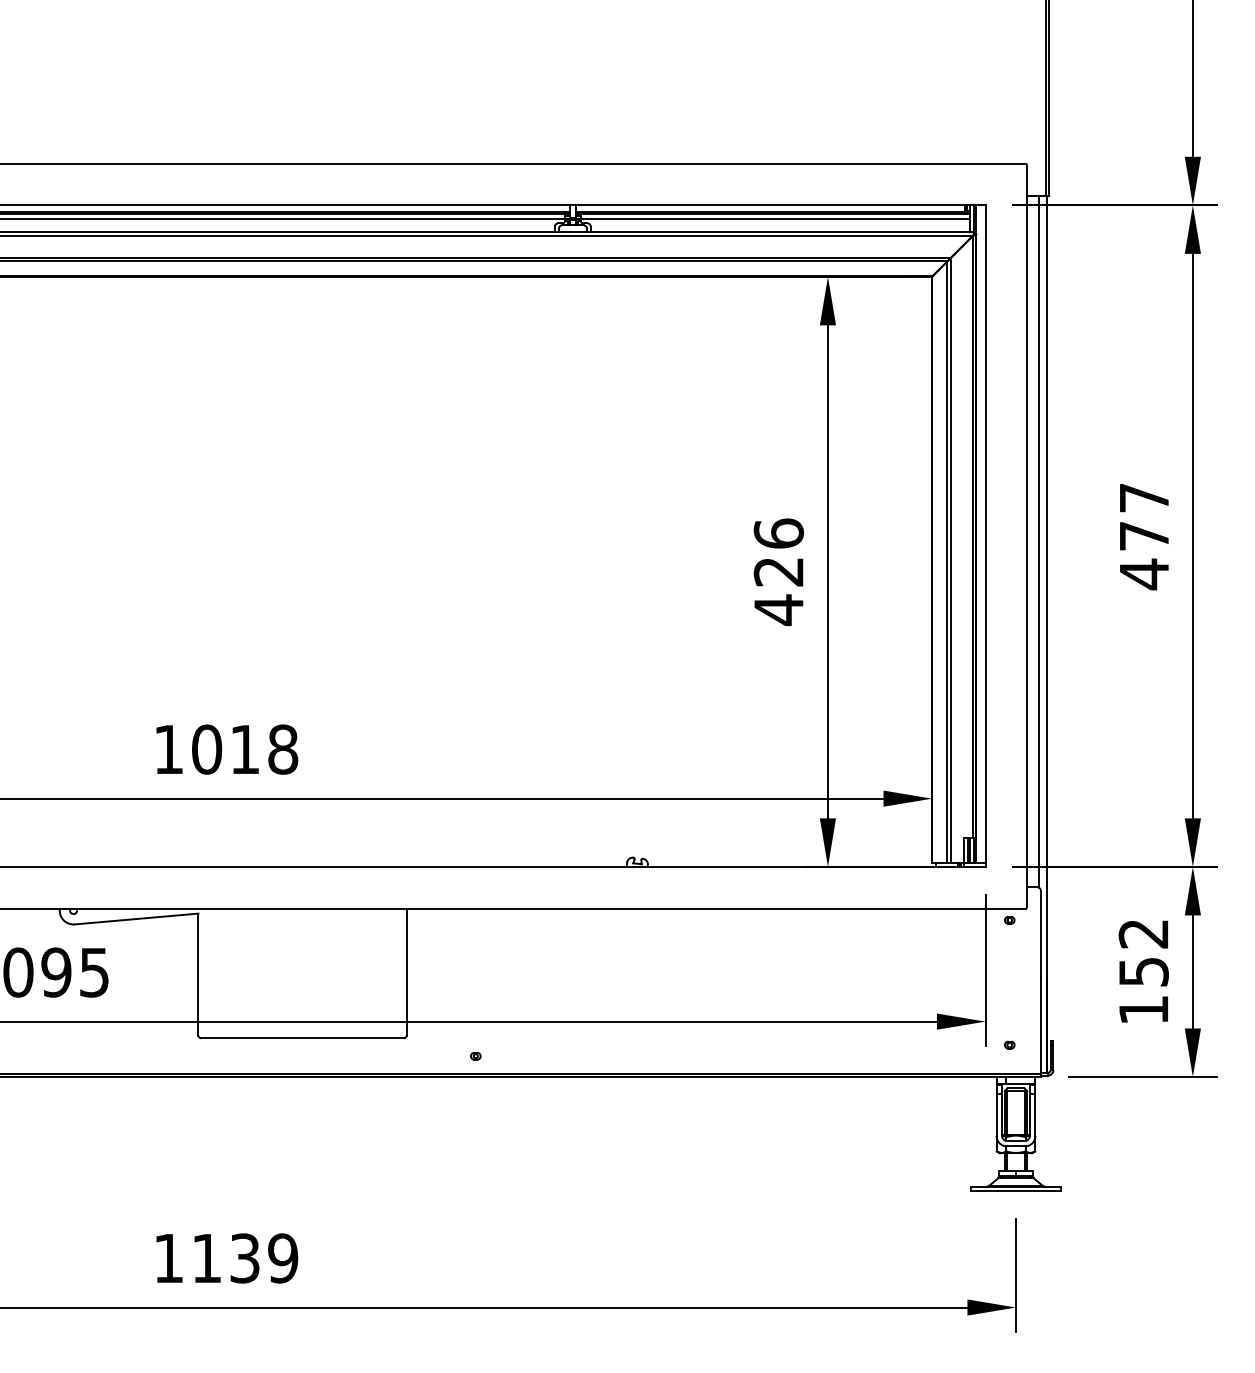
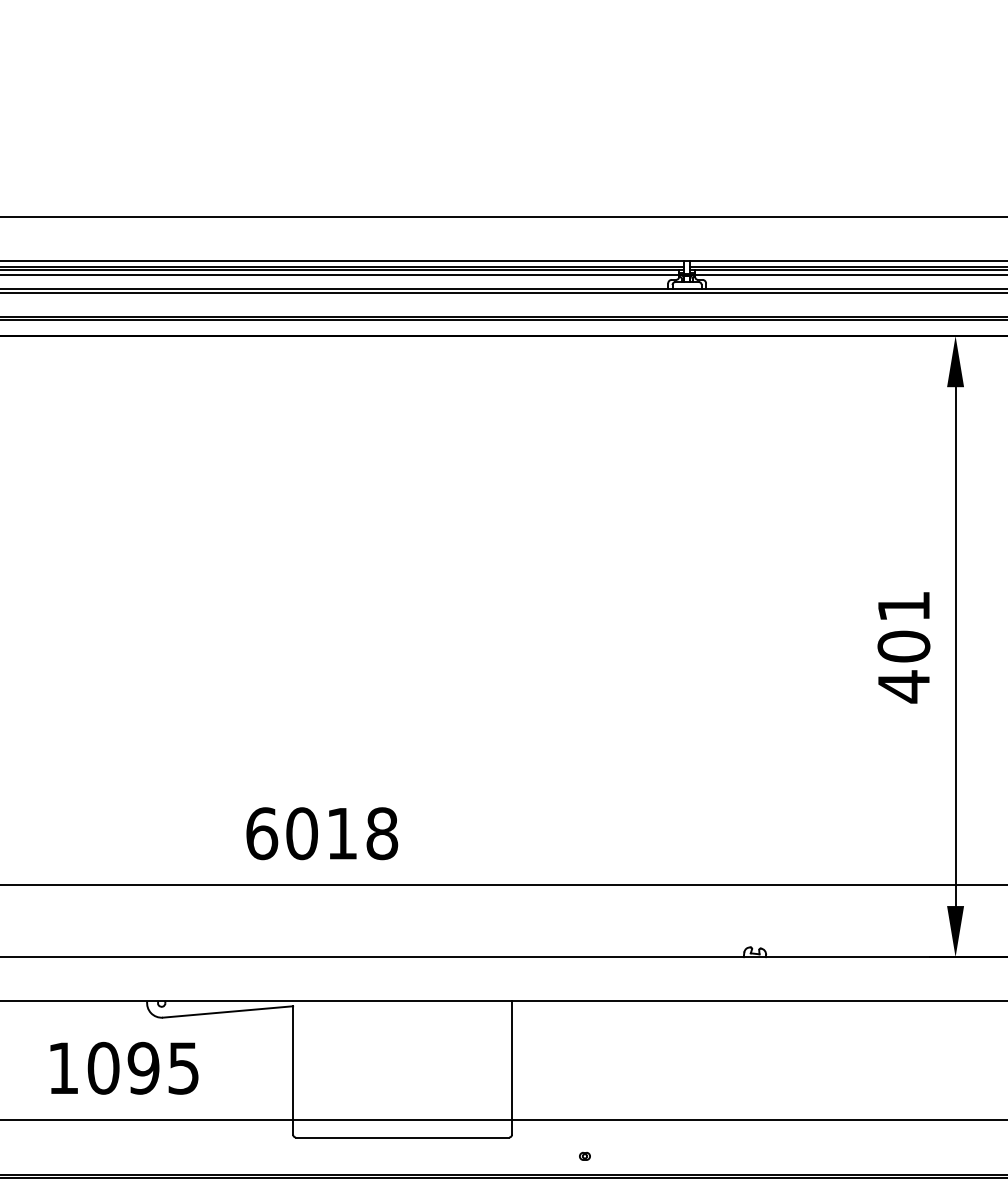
text: (778, 552) -> (903, 626), 426 -> 401
text: (169, 749) -> (262, 833), 1018 -> 6018

